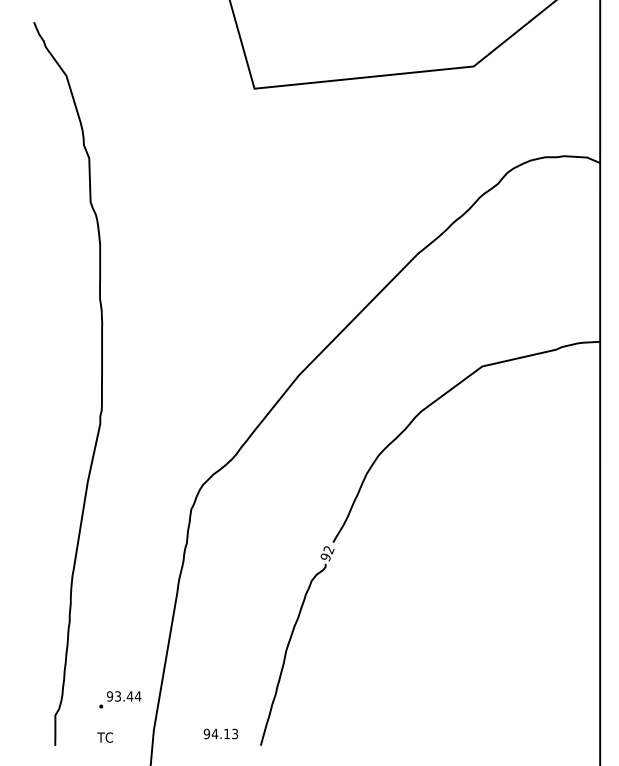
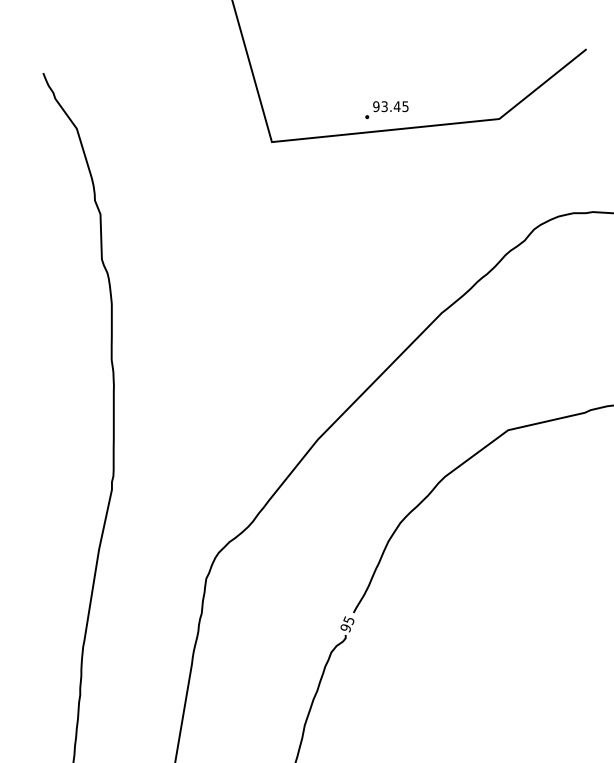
part: (365, 57) -> (387, 109), added
text: (328, 550) -> (348, 621), 92 -> 95

